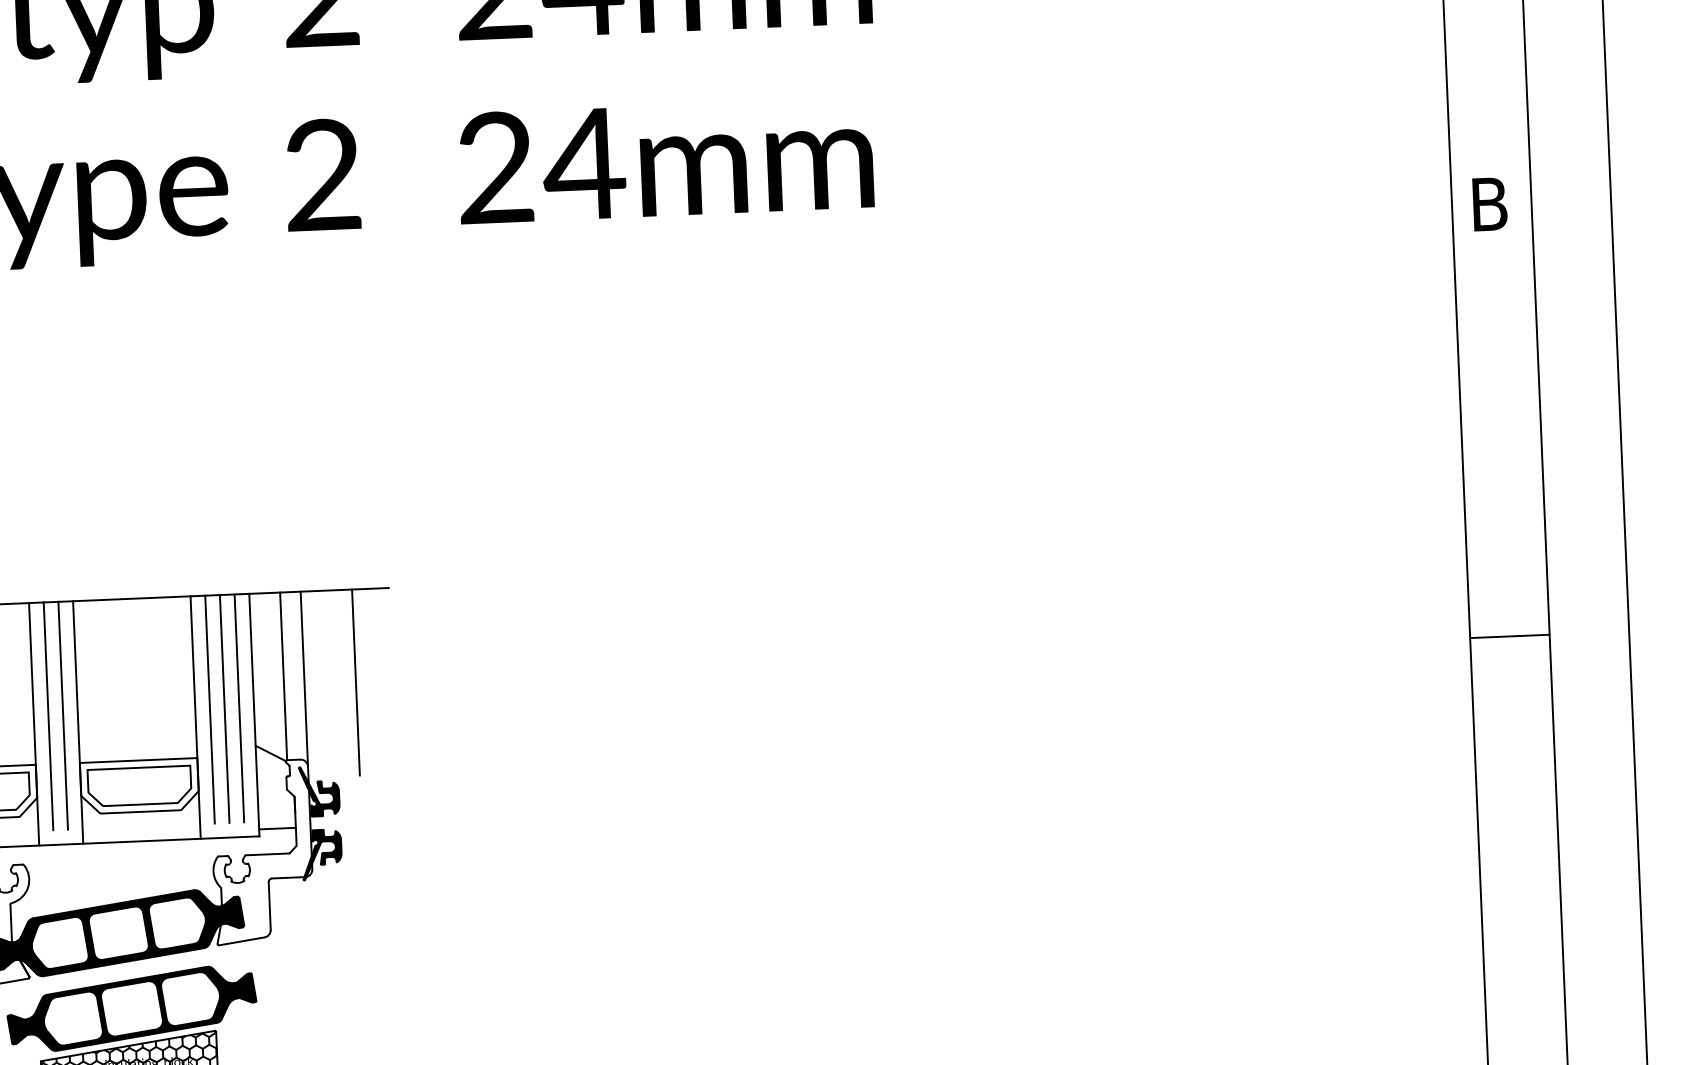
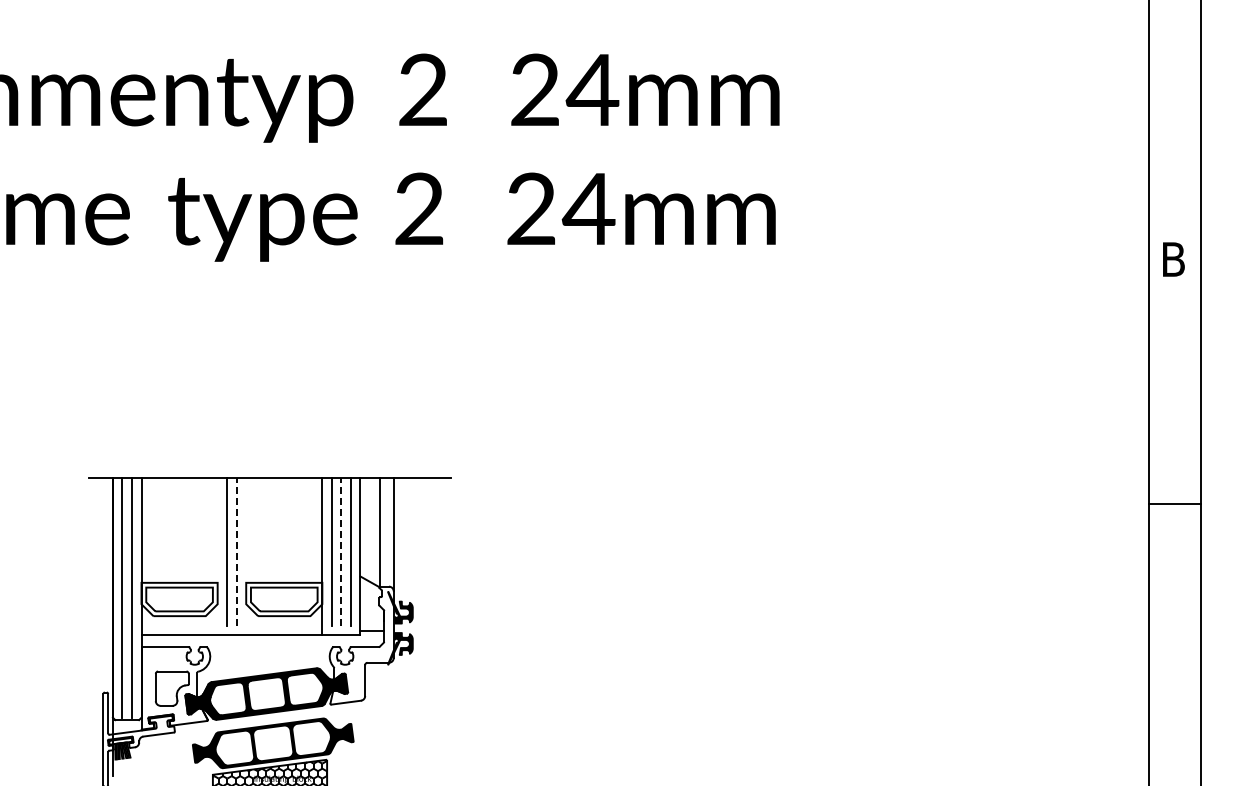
line: (1509, 636) -> (1174, 503), moved
line: (356, 681) -> (427, 537), removed
line: (224, 708) -> (341, 551), solid -> dashed
line: (62, 715) -> (236, 551), solid -> dashed
line: (78, 722) -> (246, 556), removed
line: (33, 724) -> (217, 556), removed

